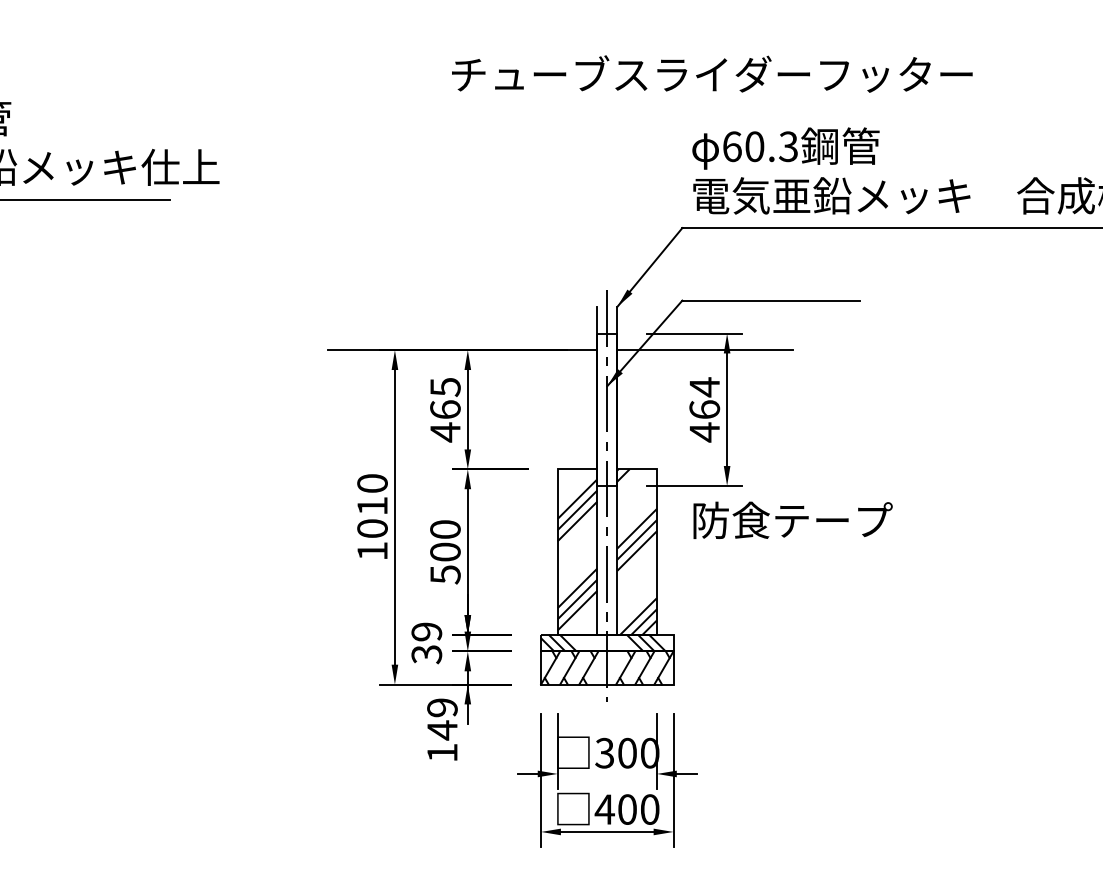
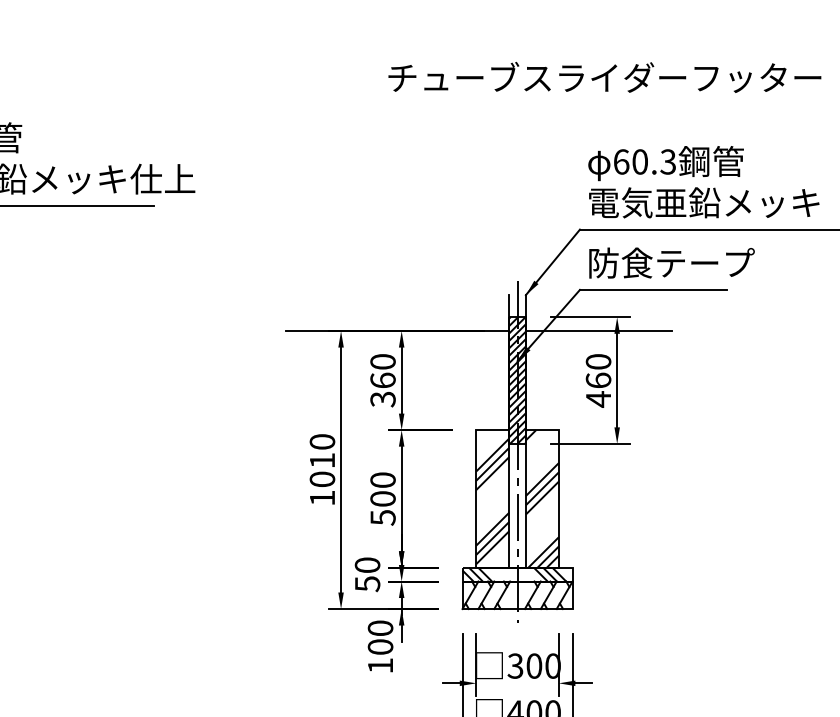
text: (712, 73) -> (605, 77), moved
text: (704, 387) -> (598, 362), 464 -> 460
text: (445, 409) -> (383, 380), 465 -> 360
hatch: (607, 409) -> (517, 380), added
text: (792, 519) -> (671, 262), moved
text: (426, 643) -> (367, 574), 39 -> 50
text: (442, 719) -> (380, 638), 149 -> 100

